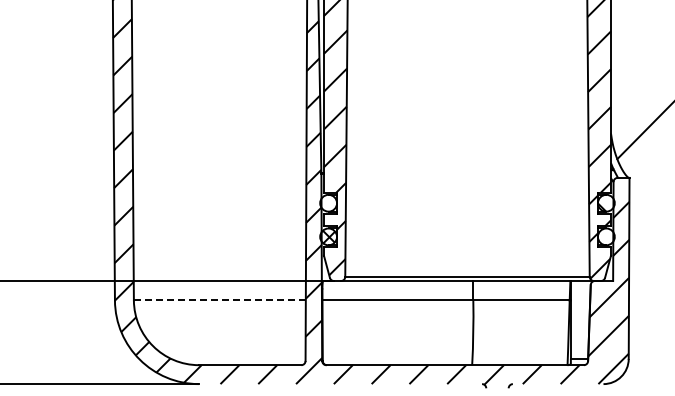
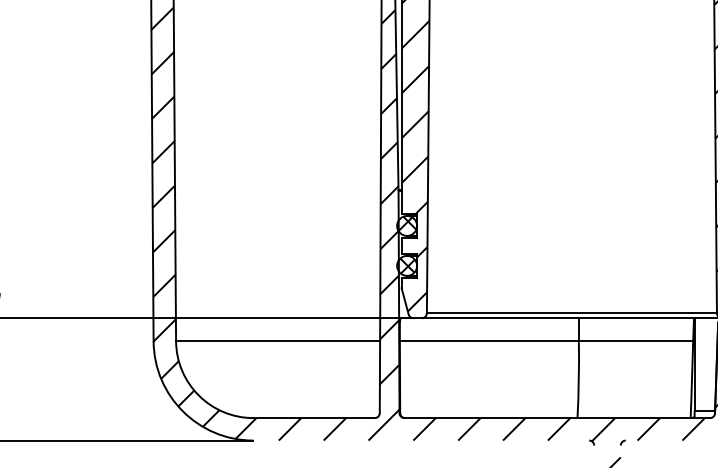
hatch: (328, 201) -> (406, 223), added
line: (219, 300) -> (277, 341), dashed -> solid

